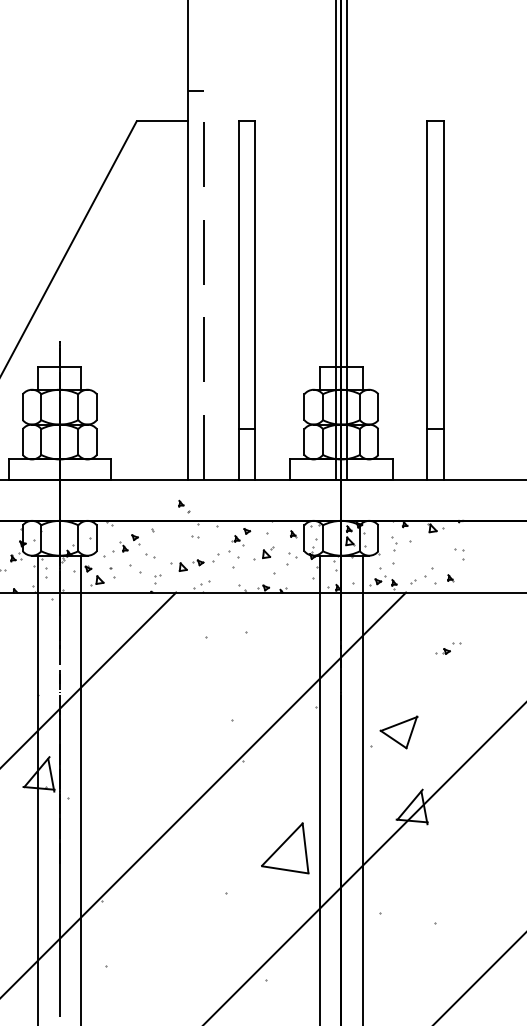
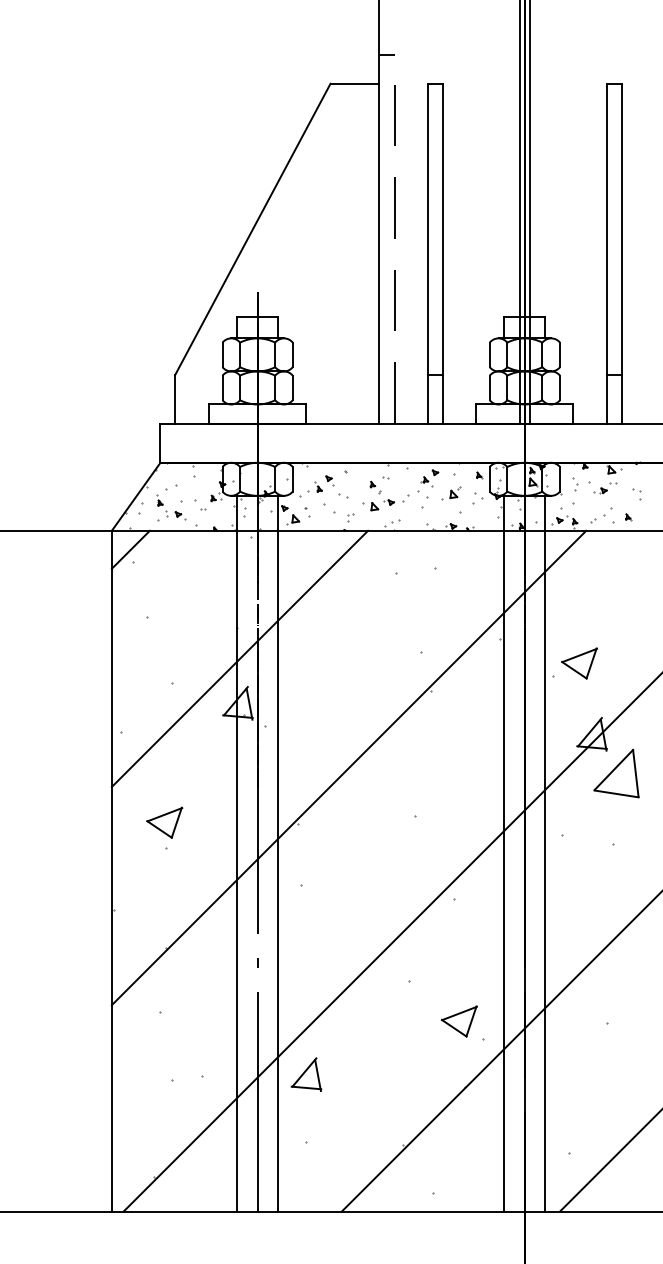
part: (184, 506) -> (375, 487), moved
part: (448, 649) -> (605, 488), moved
part: (285, 848) -> (616, 773), moved

